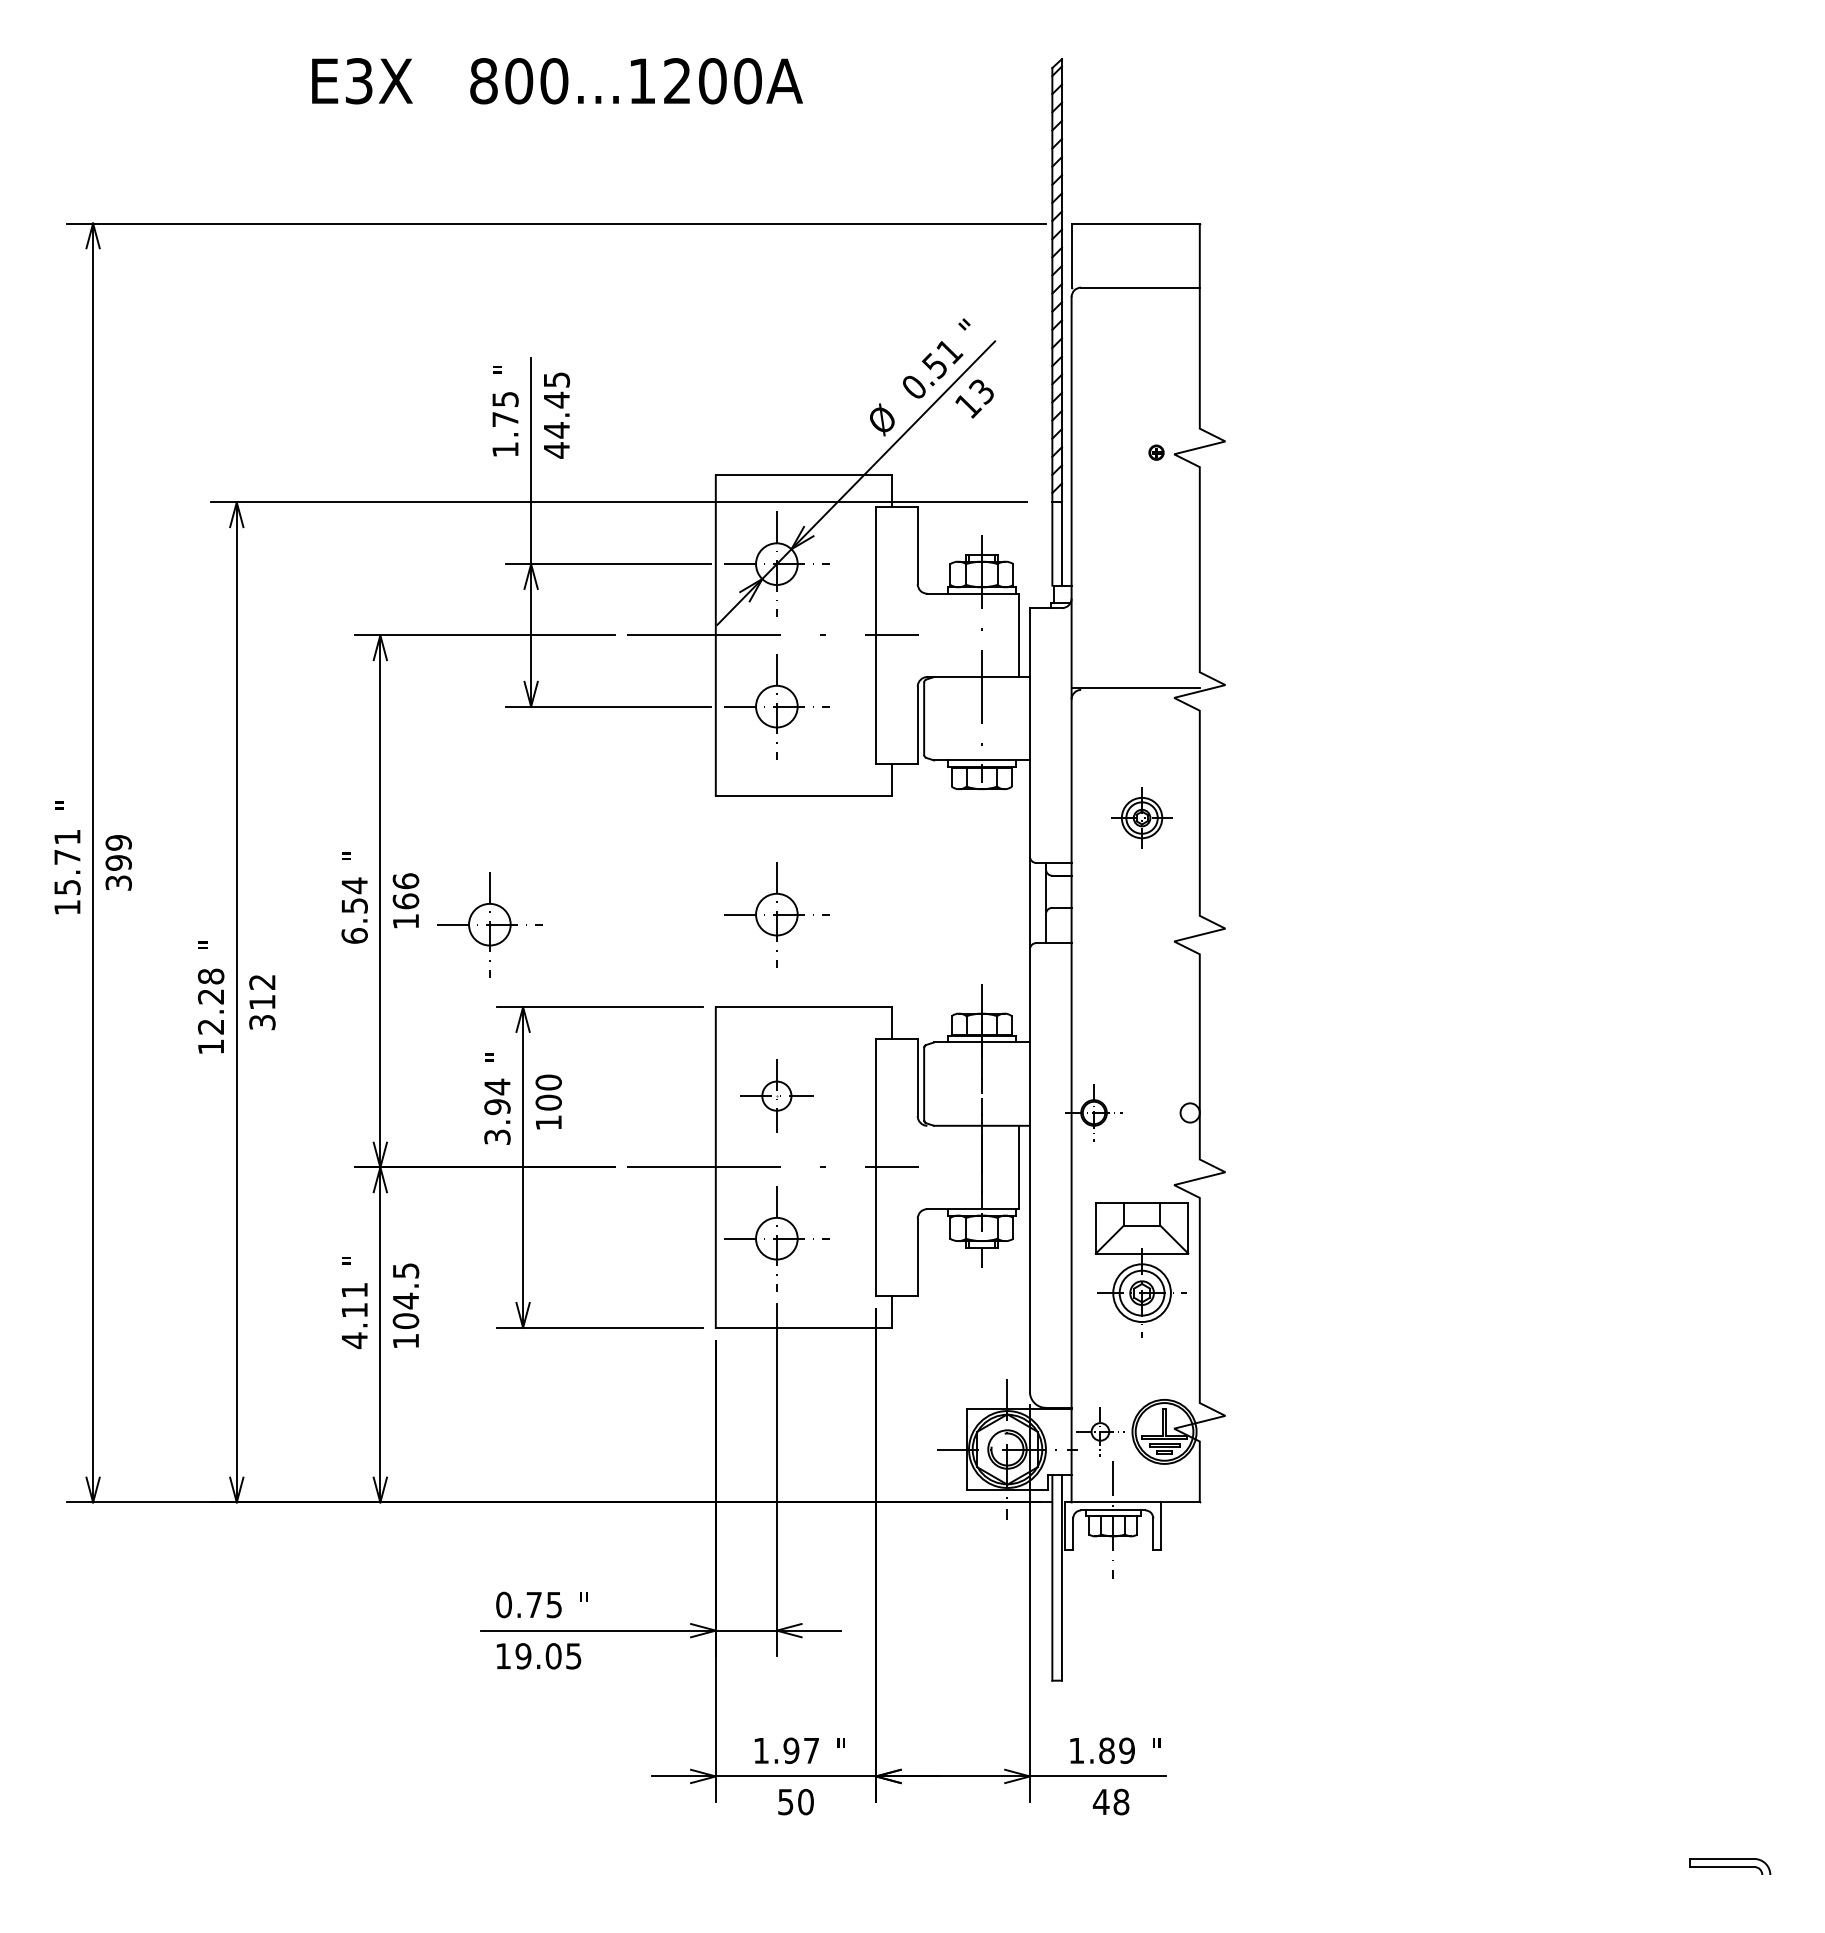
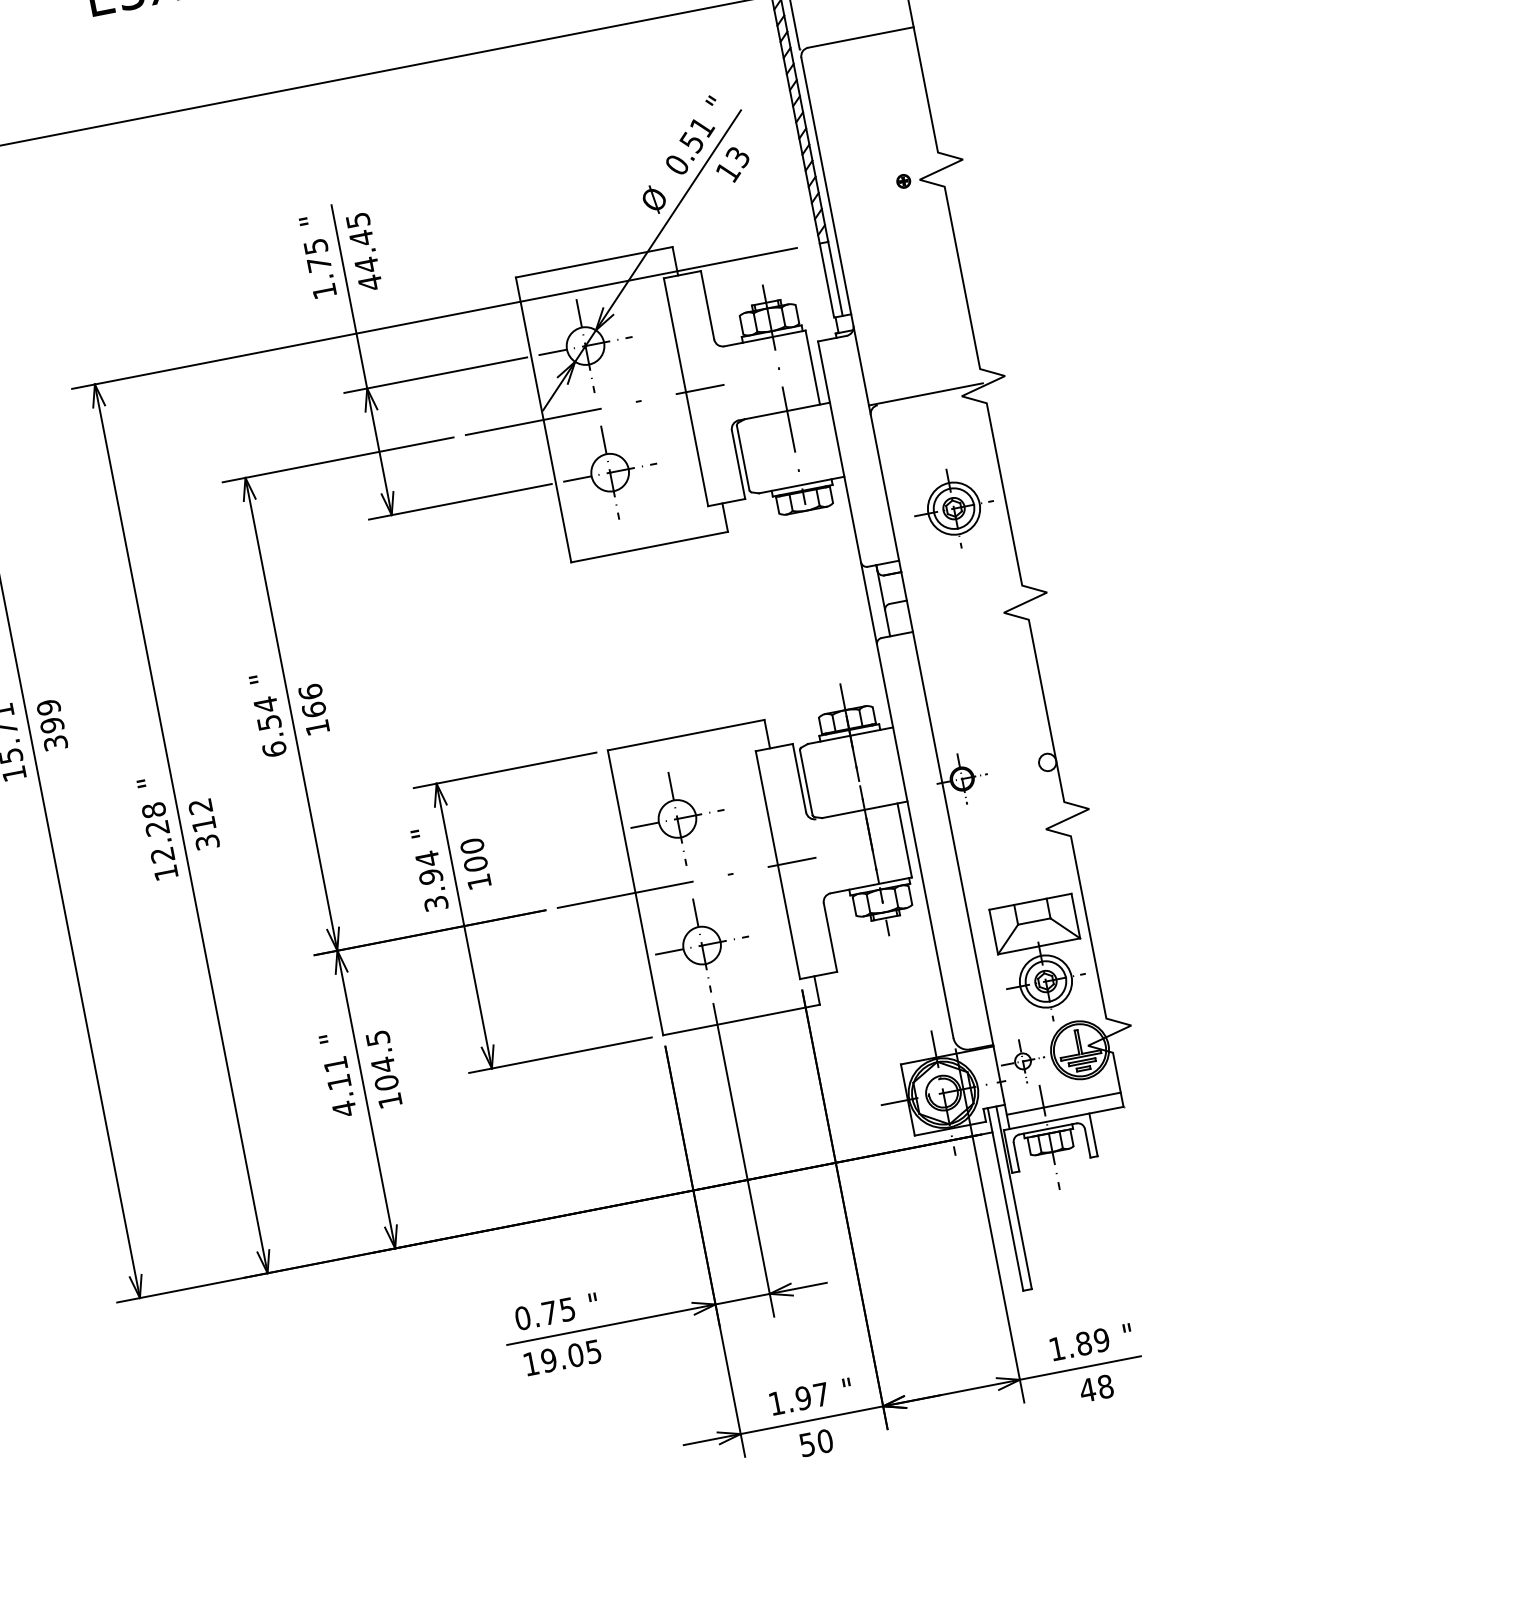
part: (1141, 817) -> (953, 508), size x1.43
part: (776, 914) -> (645, 657), removed
part: (489, 924) -> (392, 715), removed
part: (776, 1095) -> (677, 818), size x1.43
part: (1141, 1269) -> (1041, 960), moved
line: (1135, 1486) -> (1063, 1103), added

